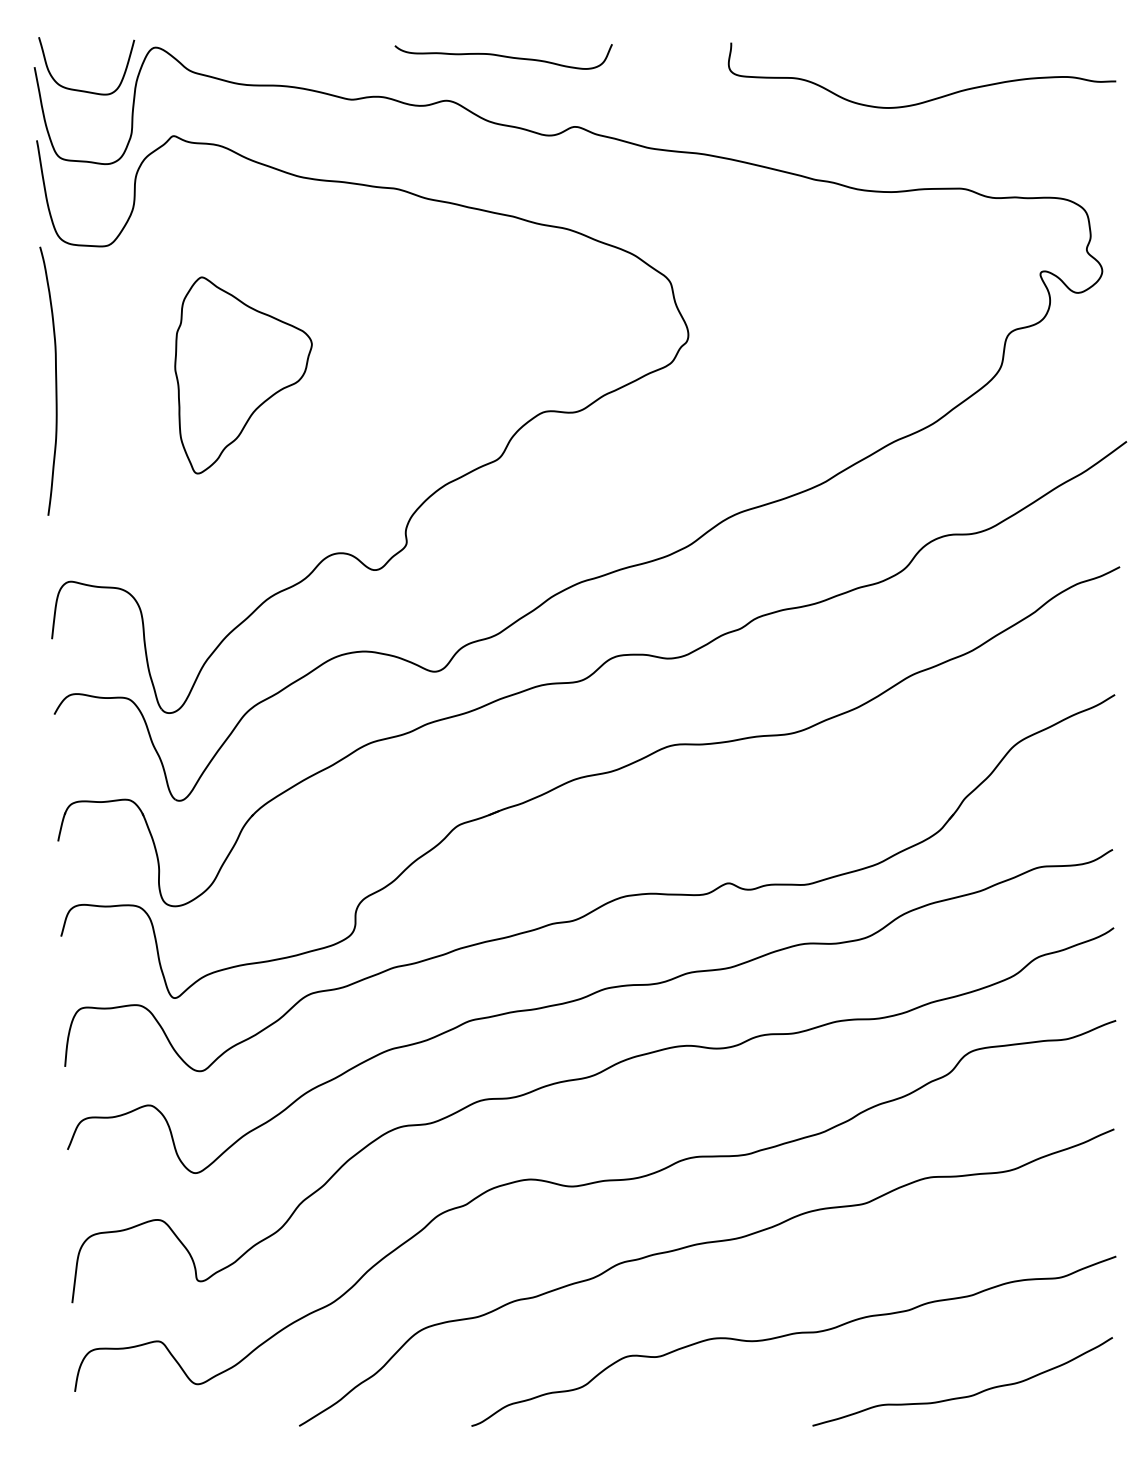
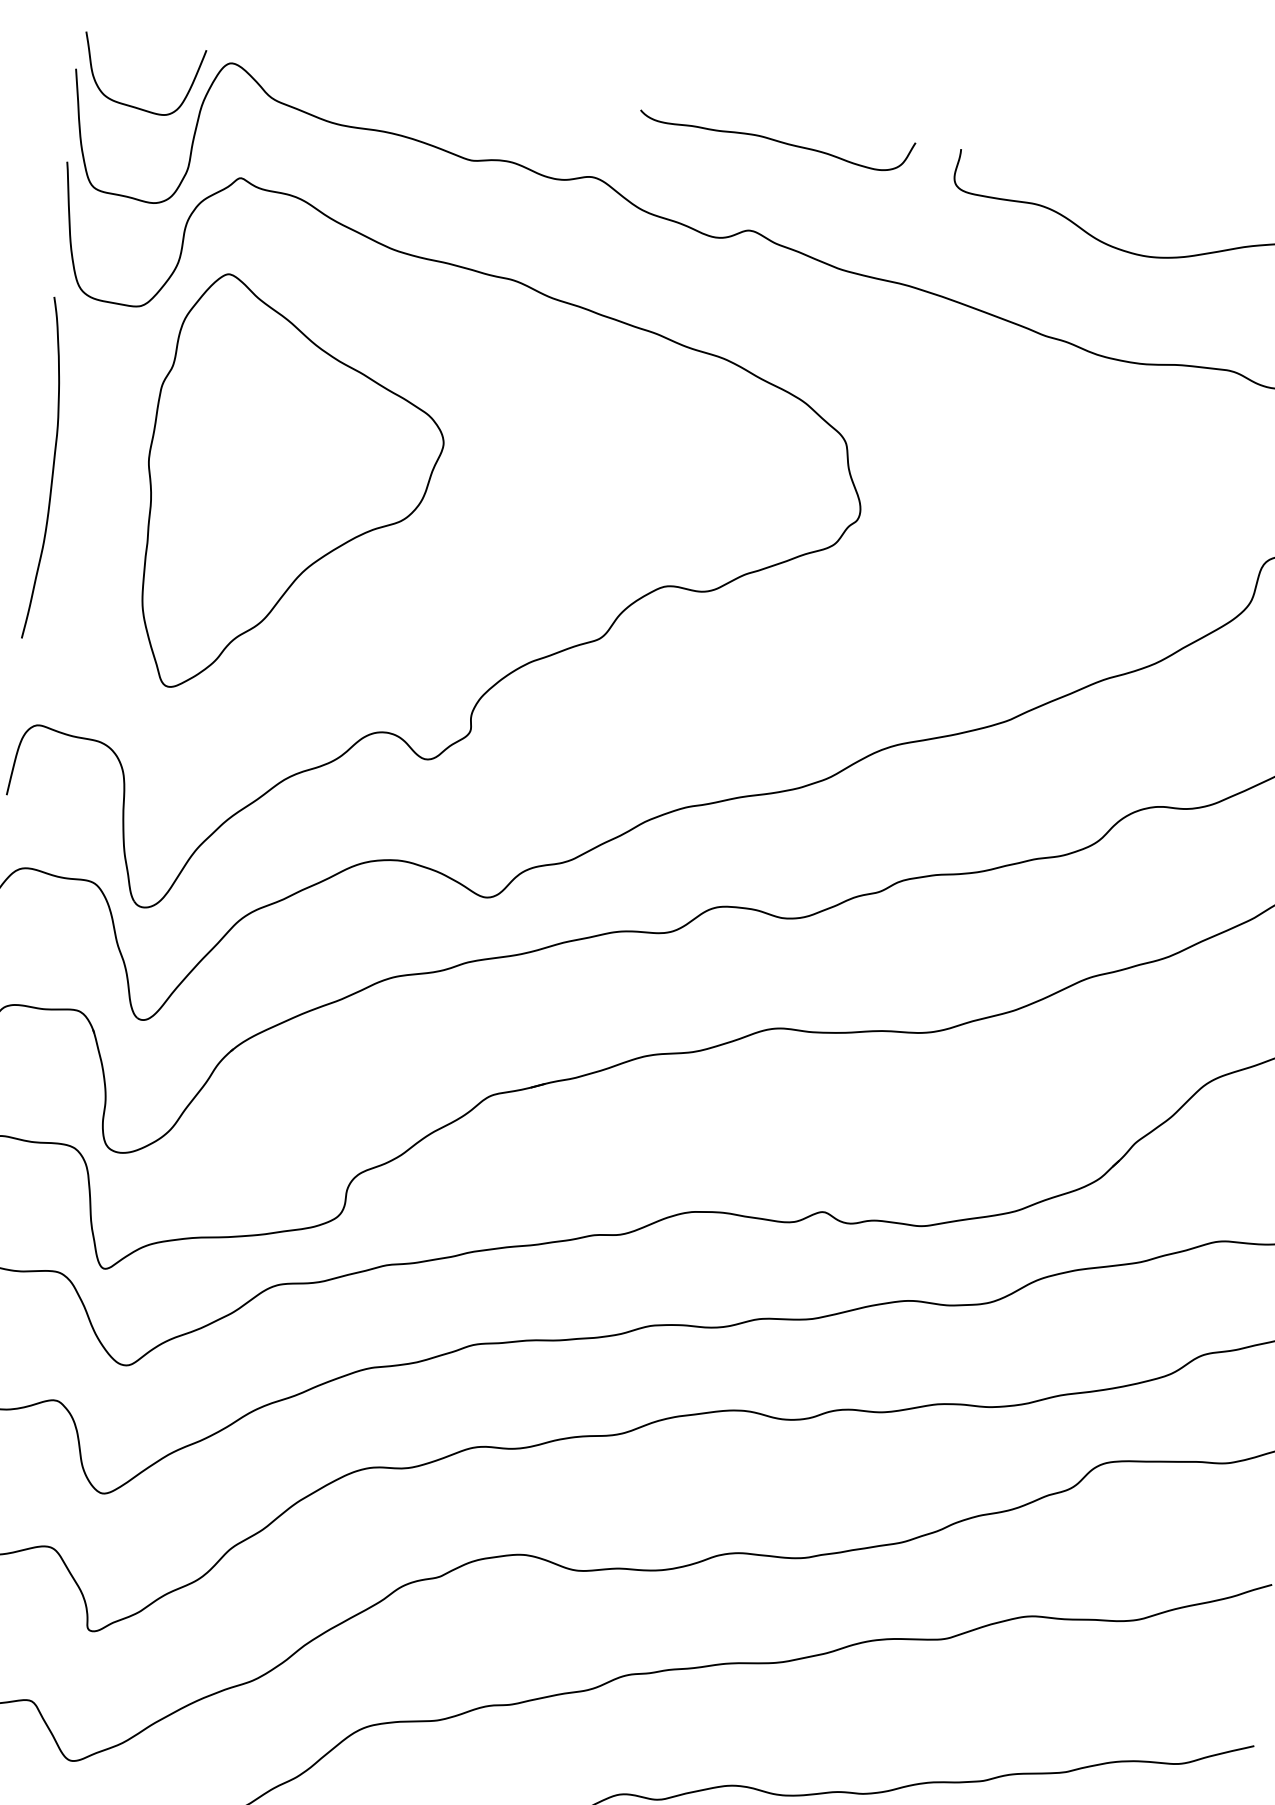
curve: (503, 56) -> (776, 140), moved
part: (243, 375) -> (291, 492), size x1.67

